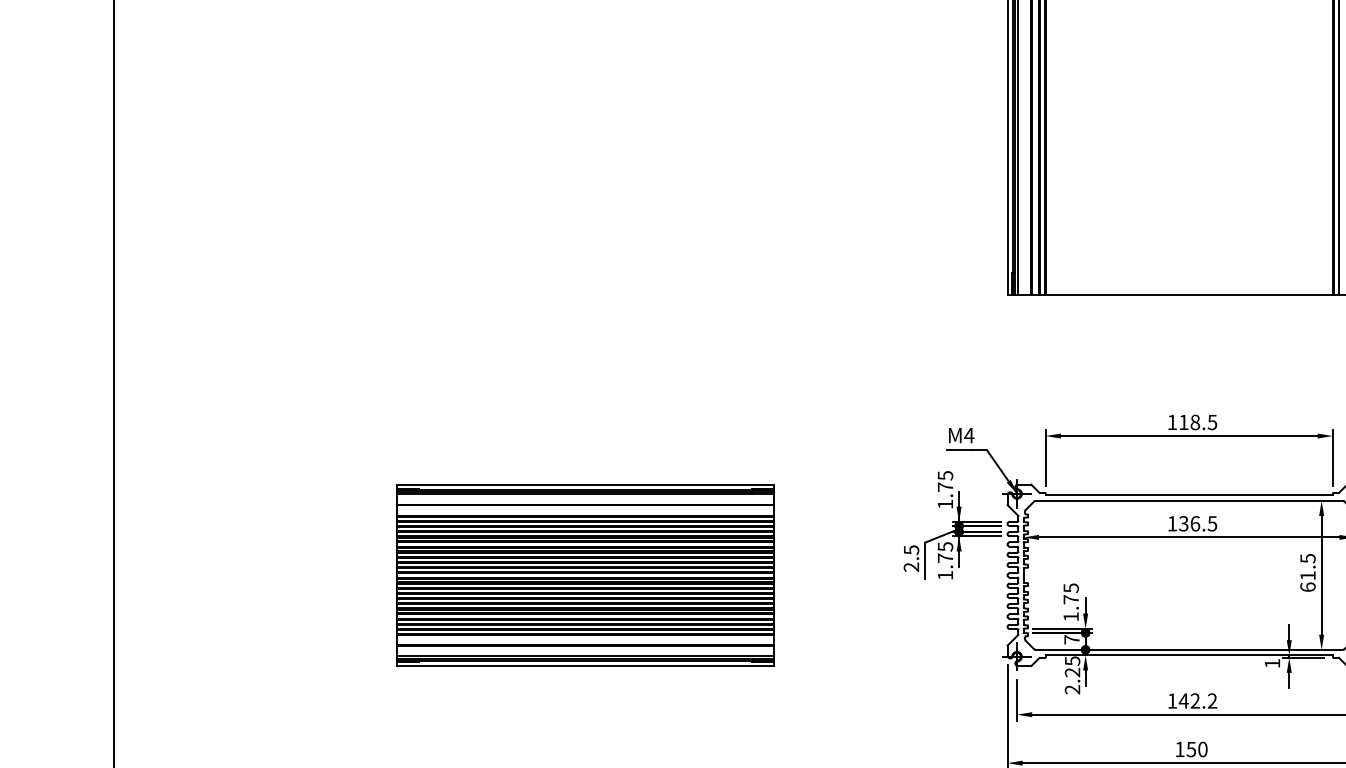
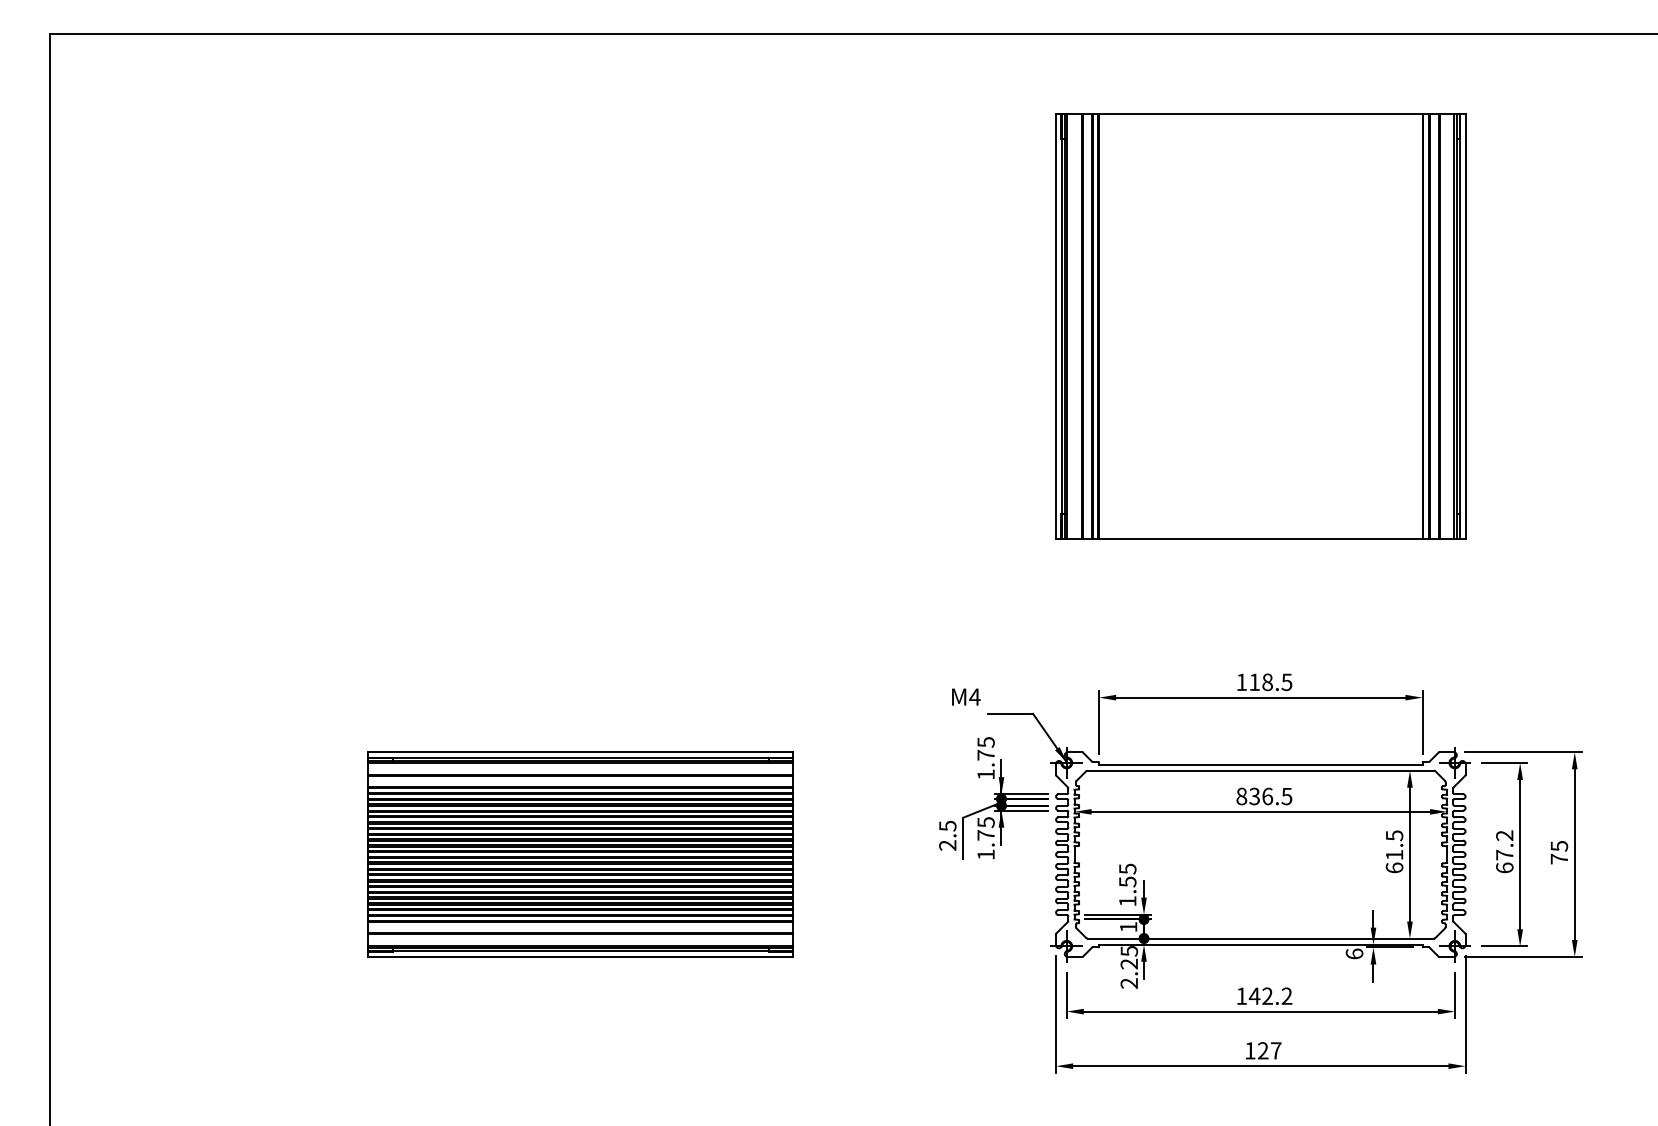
text: (961, 435) -> (966, 696), moved
text: (1172, 523) -> (1241, 796), 136.5 -> 836.5
text: (1070, 599) -> (1127, 881), 1.75 -> 1.55
text: (1071, 639) -> (1128, 926), 7 -> 1
text: (1272, 663) -> (1354, 953), 1 -> 6
text: (1196, 749) -> (1269, 1050), 150 -> 127

